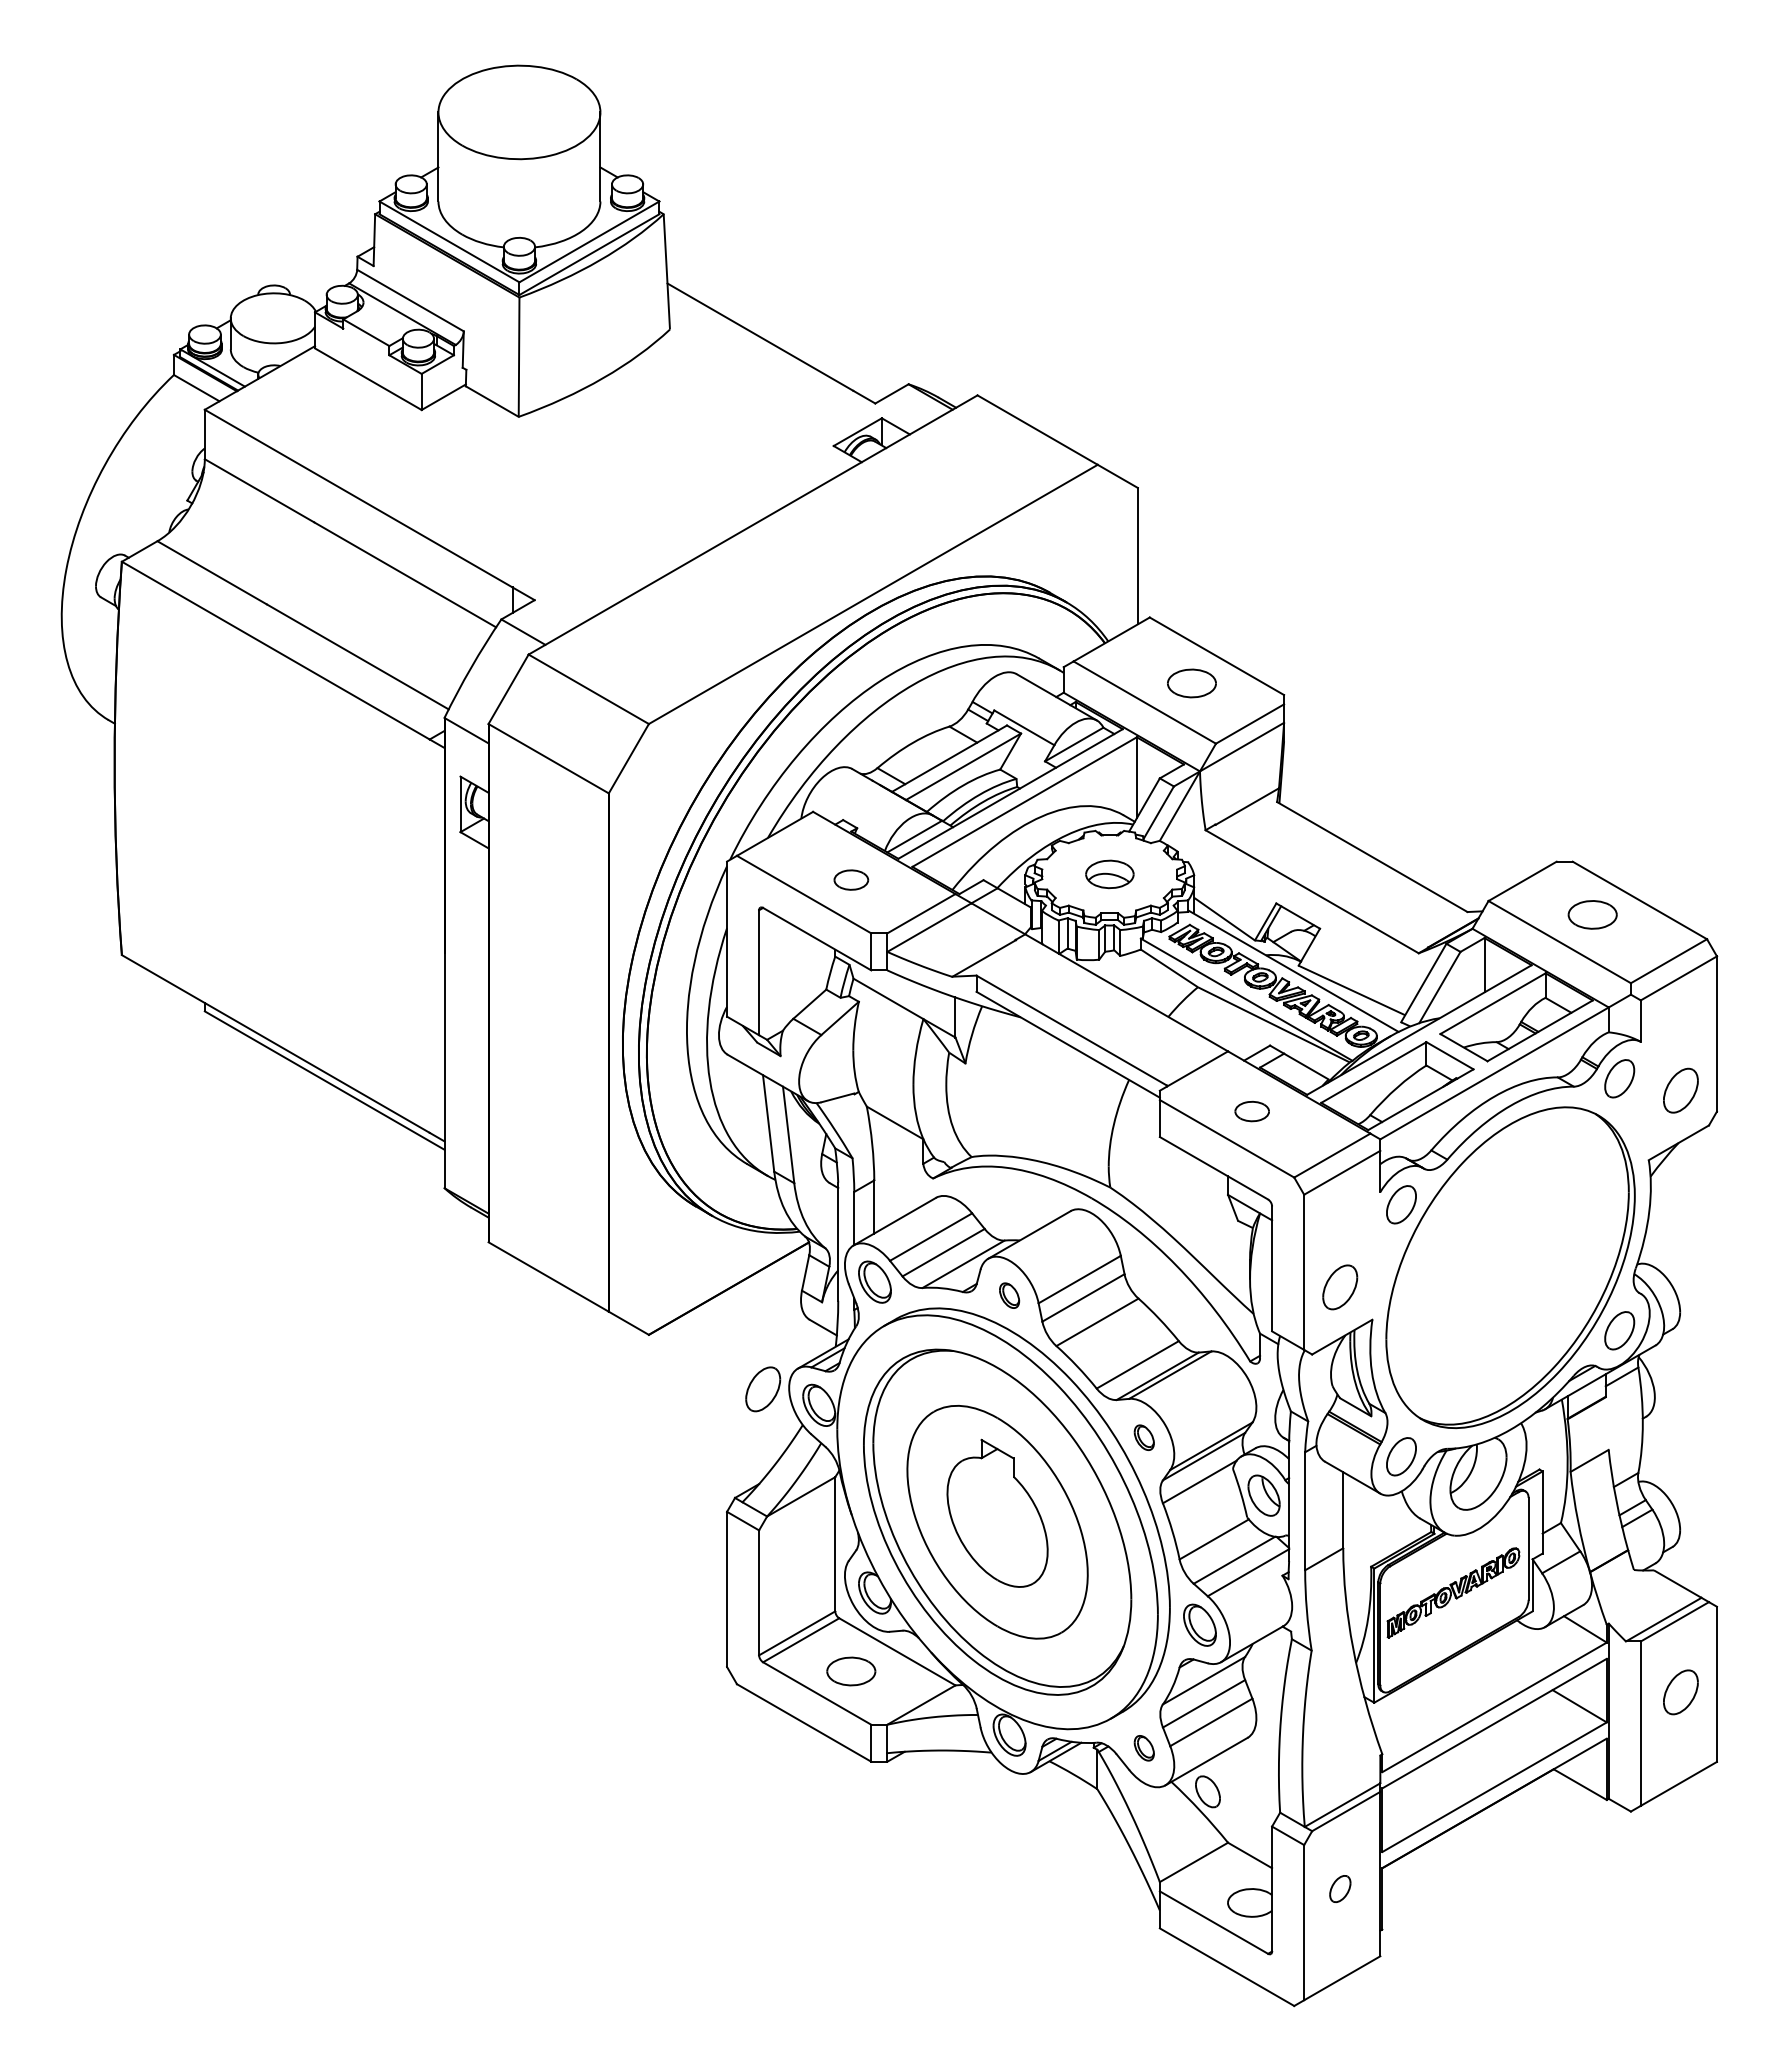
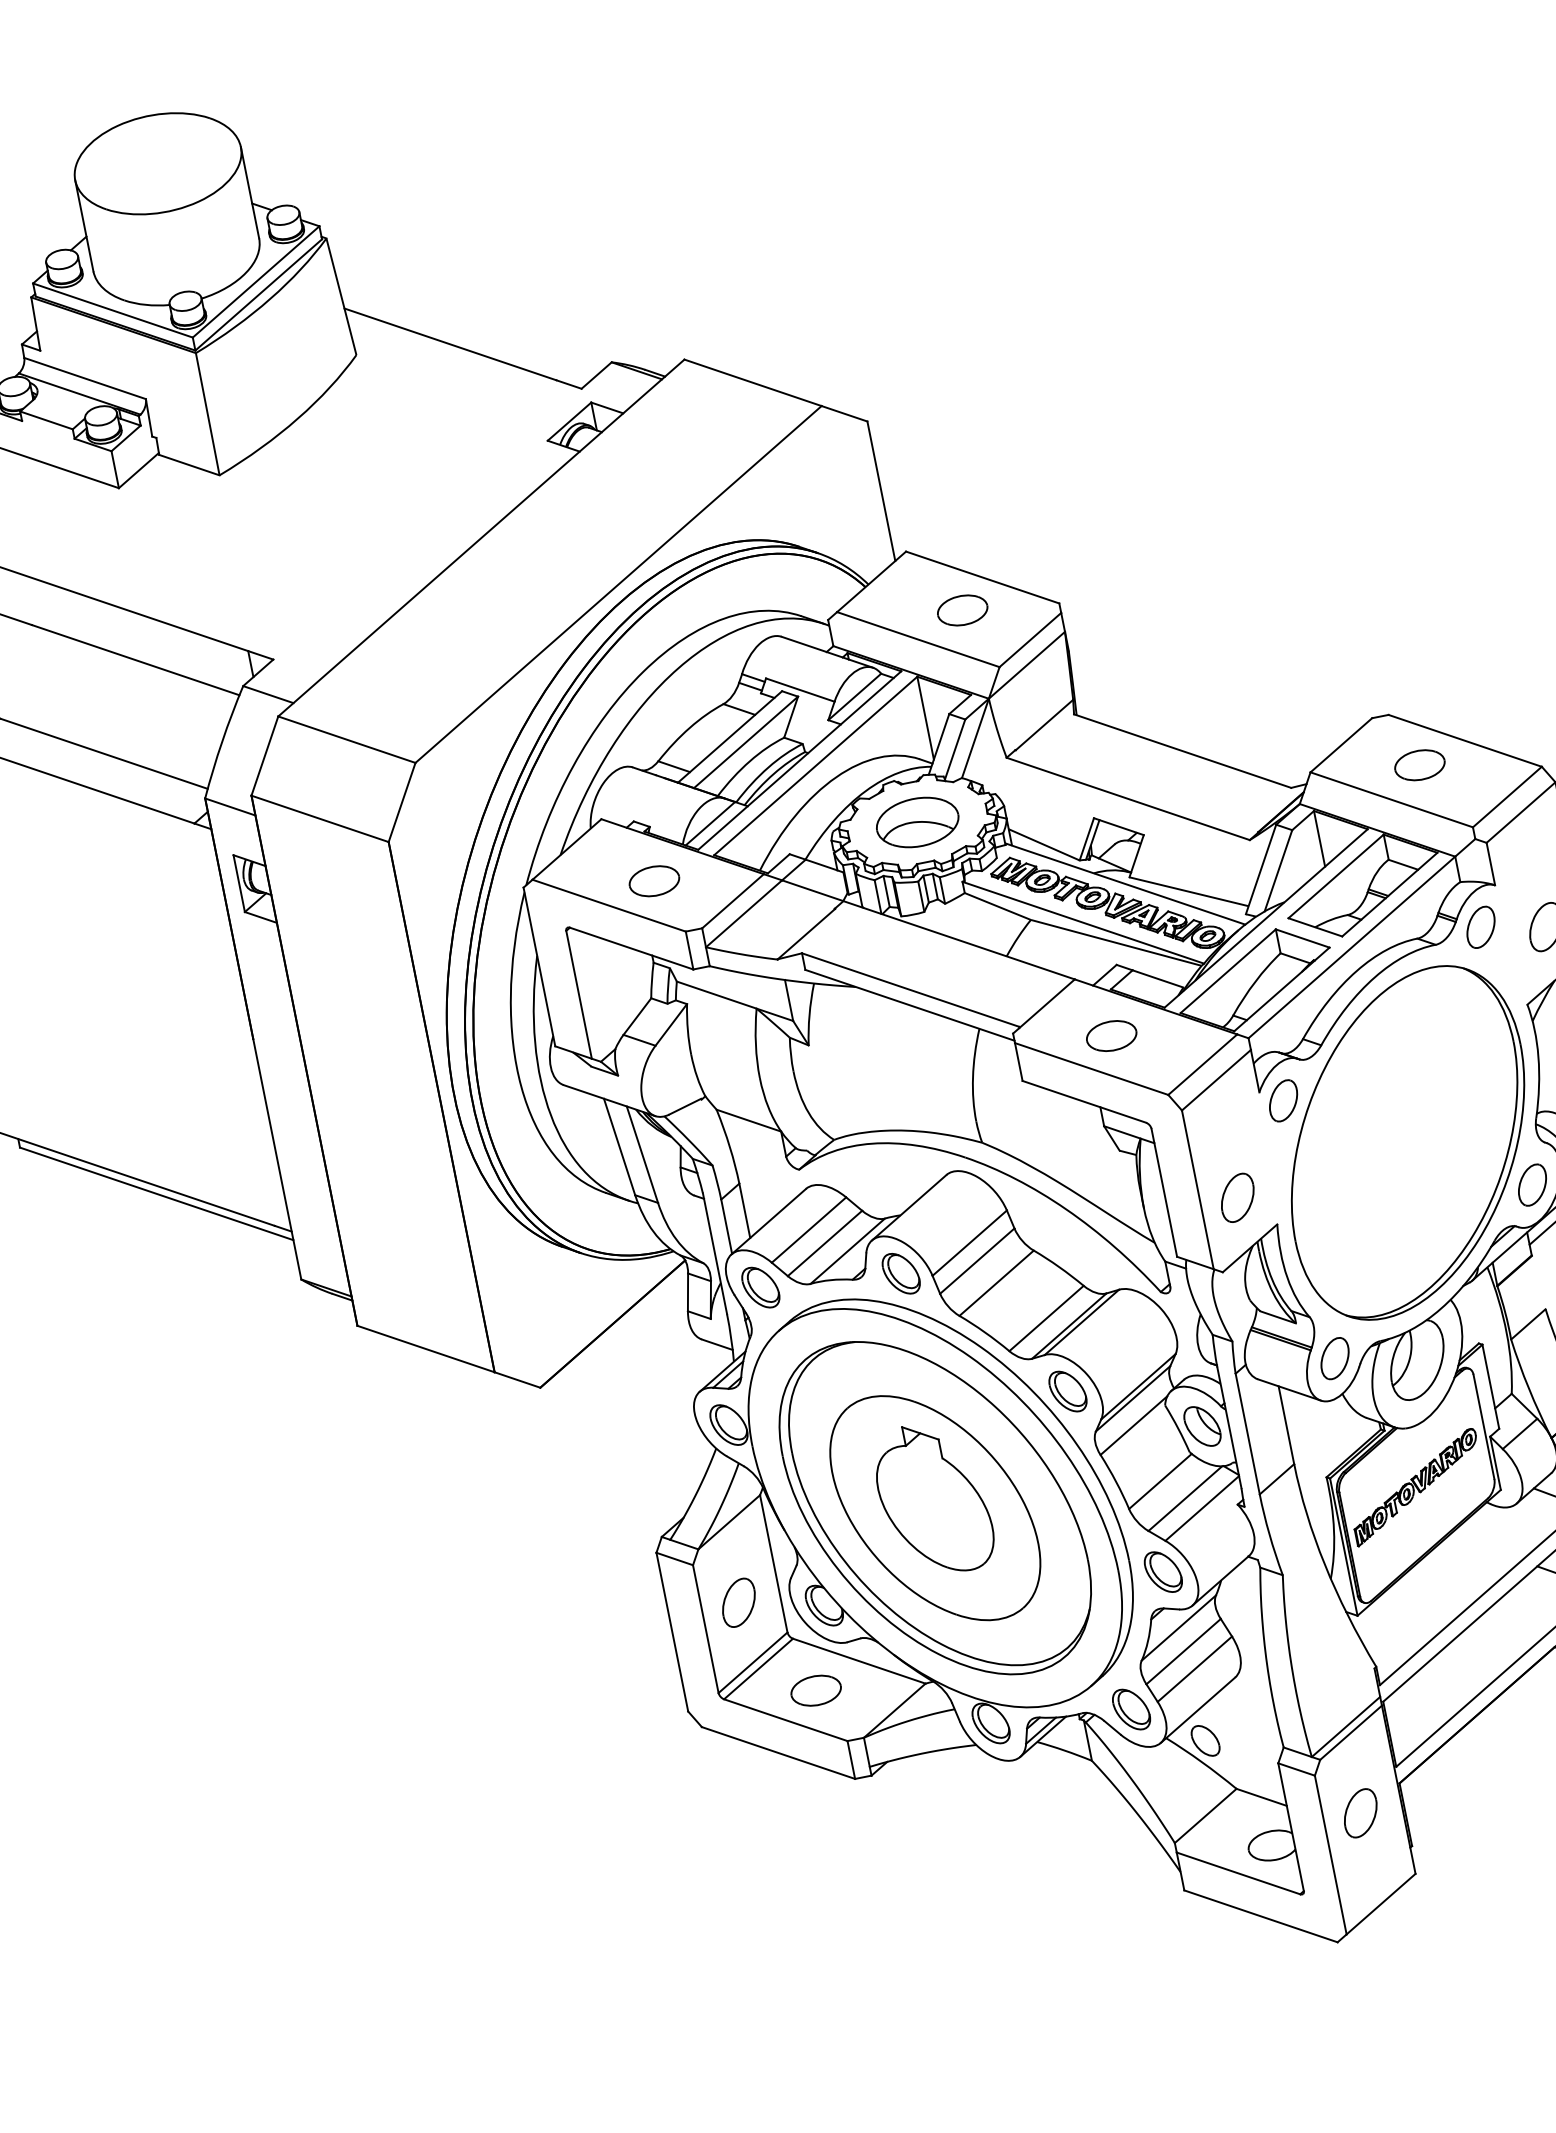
part: (1109, 874) -> (917, 822), size x1.67
part: (851, 879) -> (654, 880), size x1.43
part: (1252, 1111) -> (1112, 1035), size x1.43
part: (1009, 1295) -> (901, 1273), size x1.67
part: (763, 1389) -> (739, 1602), moved
part: (1144, 1437) -> (1068, 1391), size x1.67
part: (1144, 1747) -> (1131, 1708), size x1.67
part: (1340, 1888) -> (1360, 1812), size x1.67

